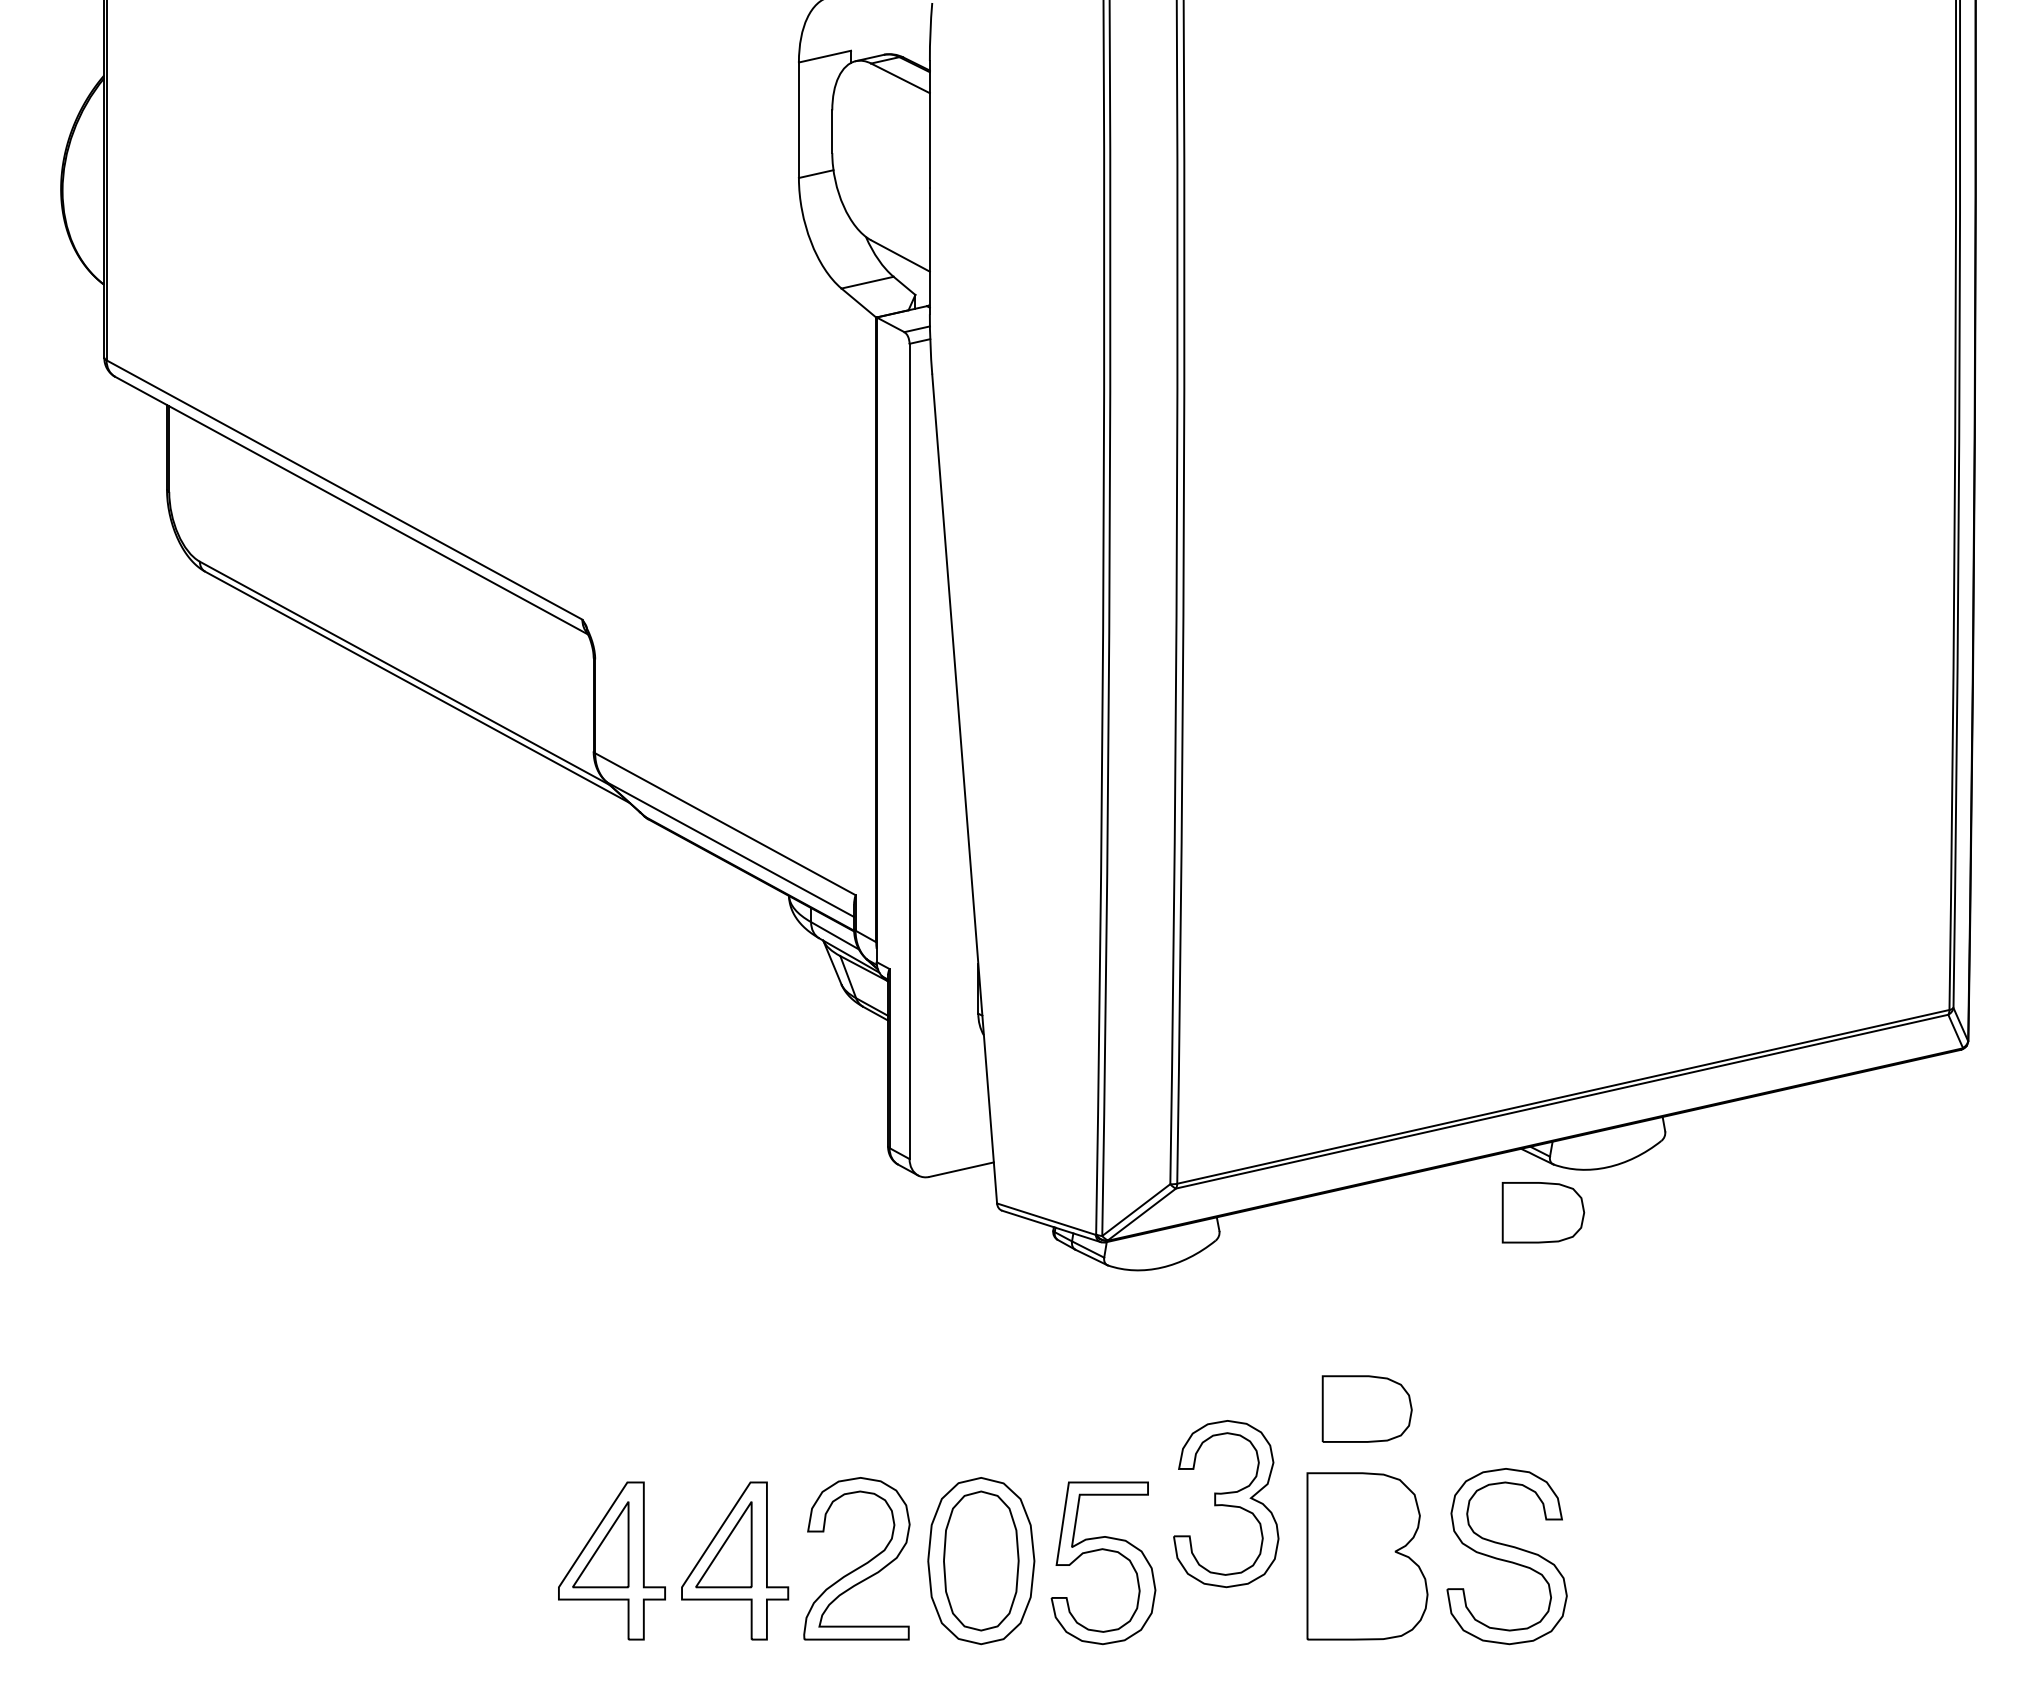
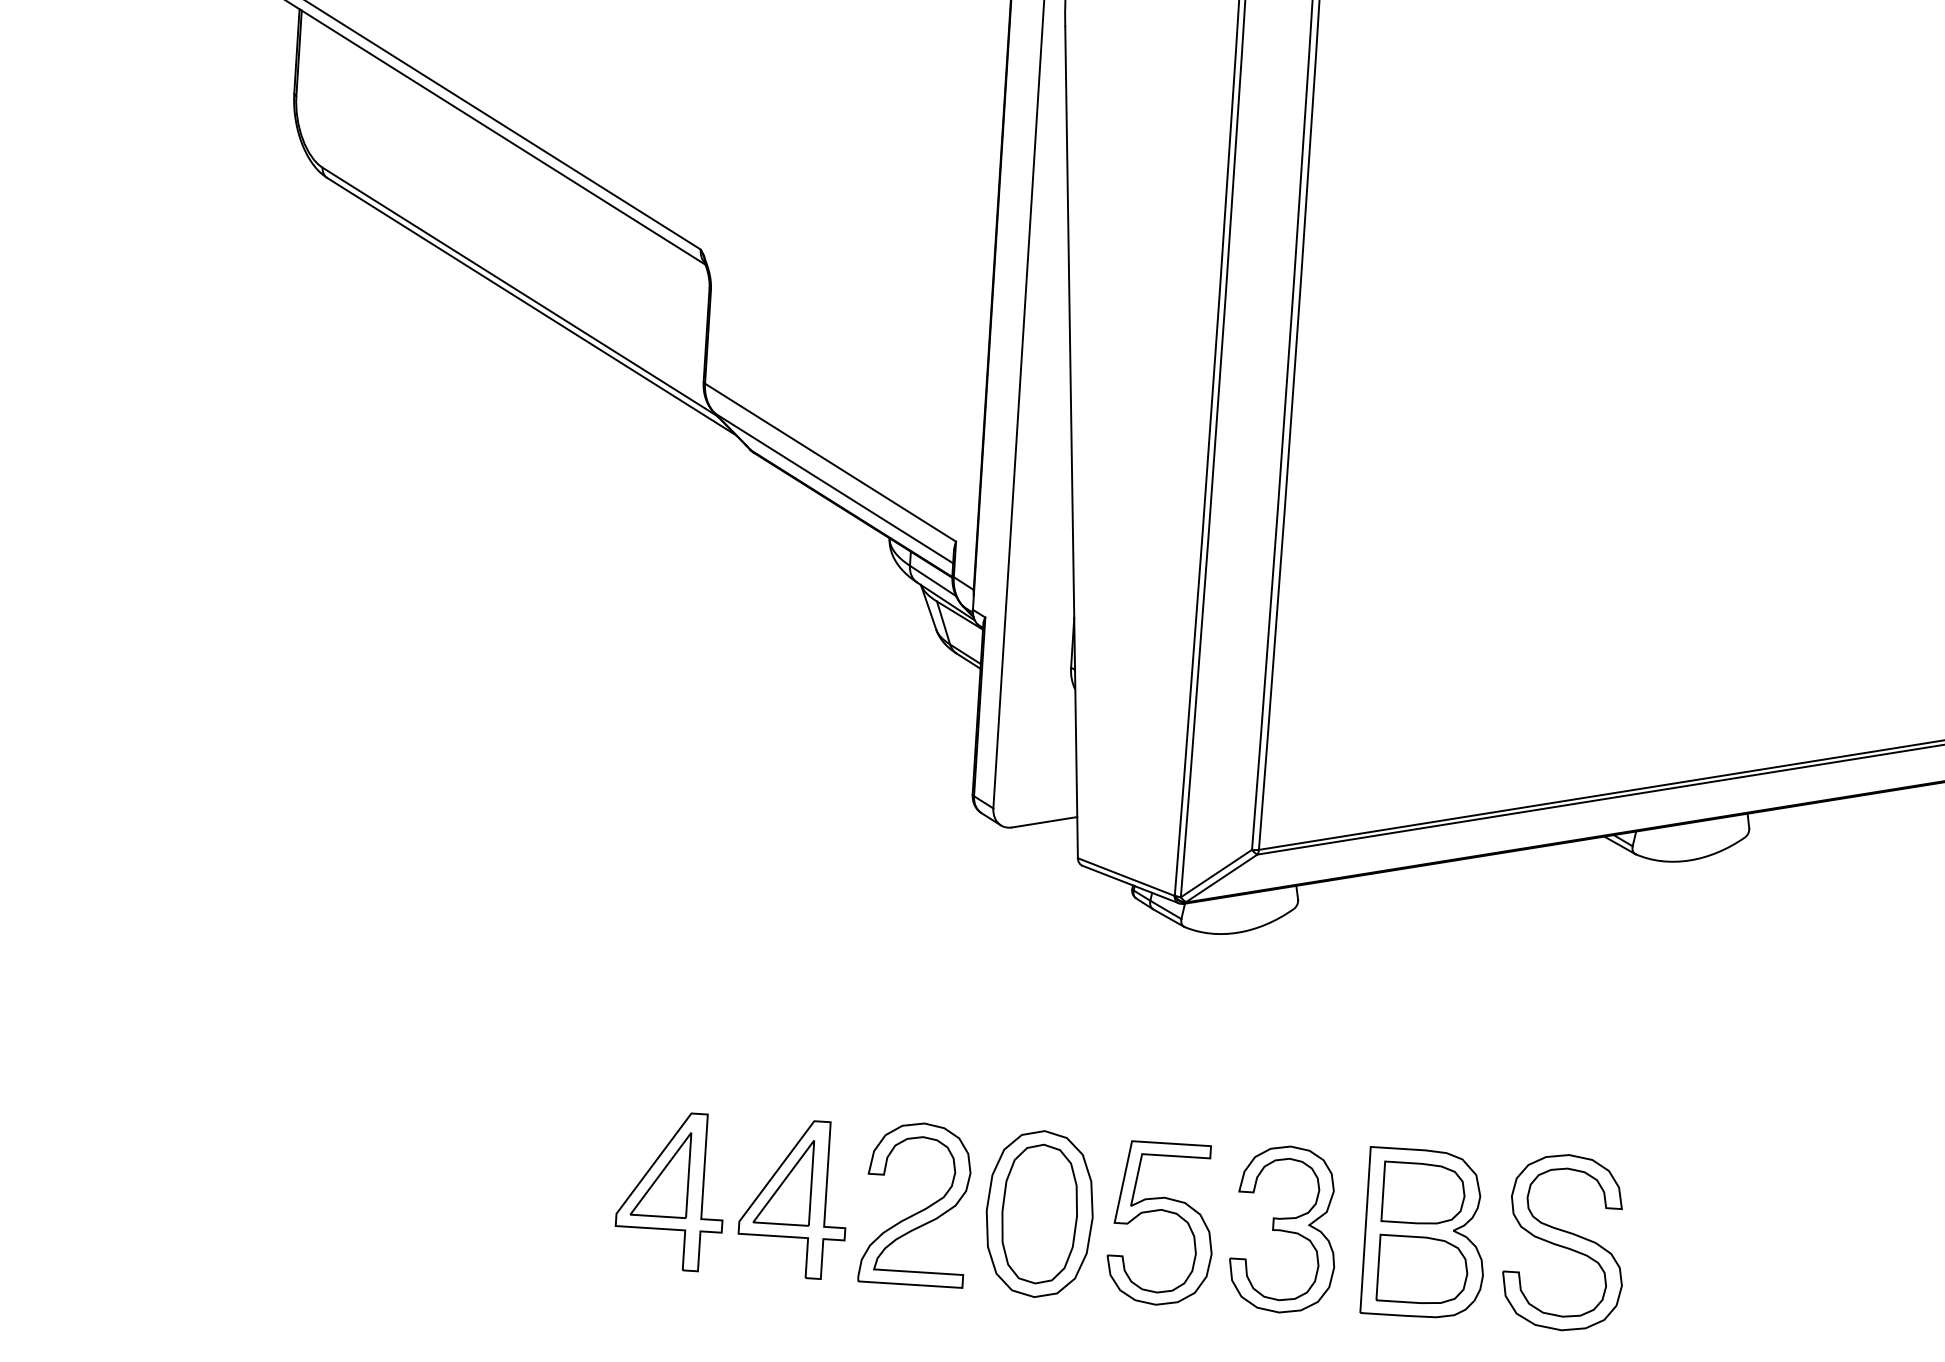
part: (1543, 1212) -> (1423, 1193), moved
part: (1366, 1408) -> (1422, 1269), moved
part: (1226, 1504) -> (1284, 1229), moved

